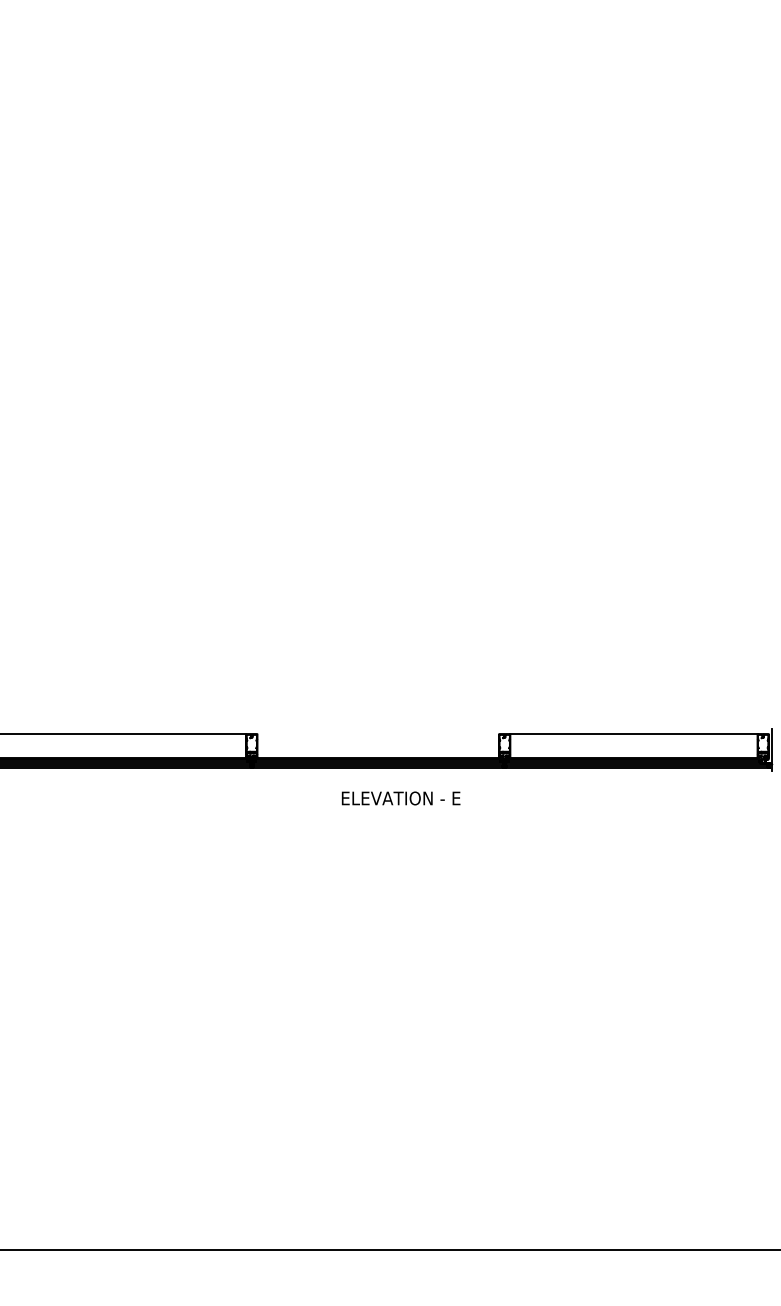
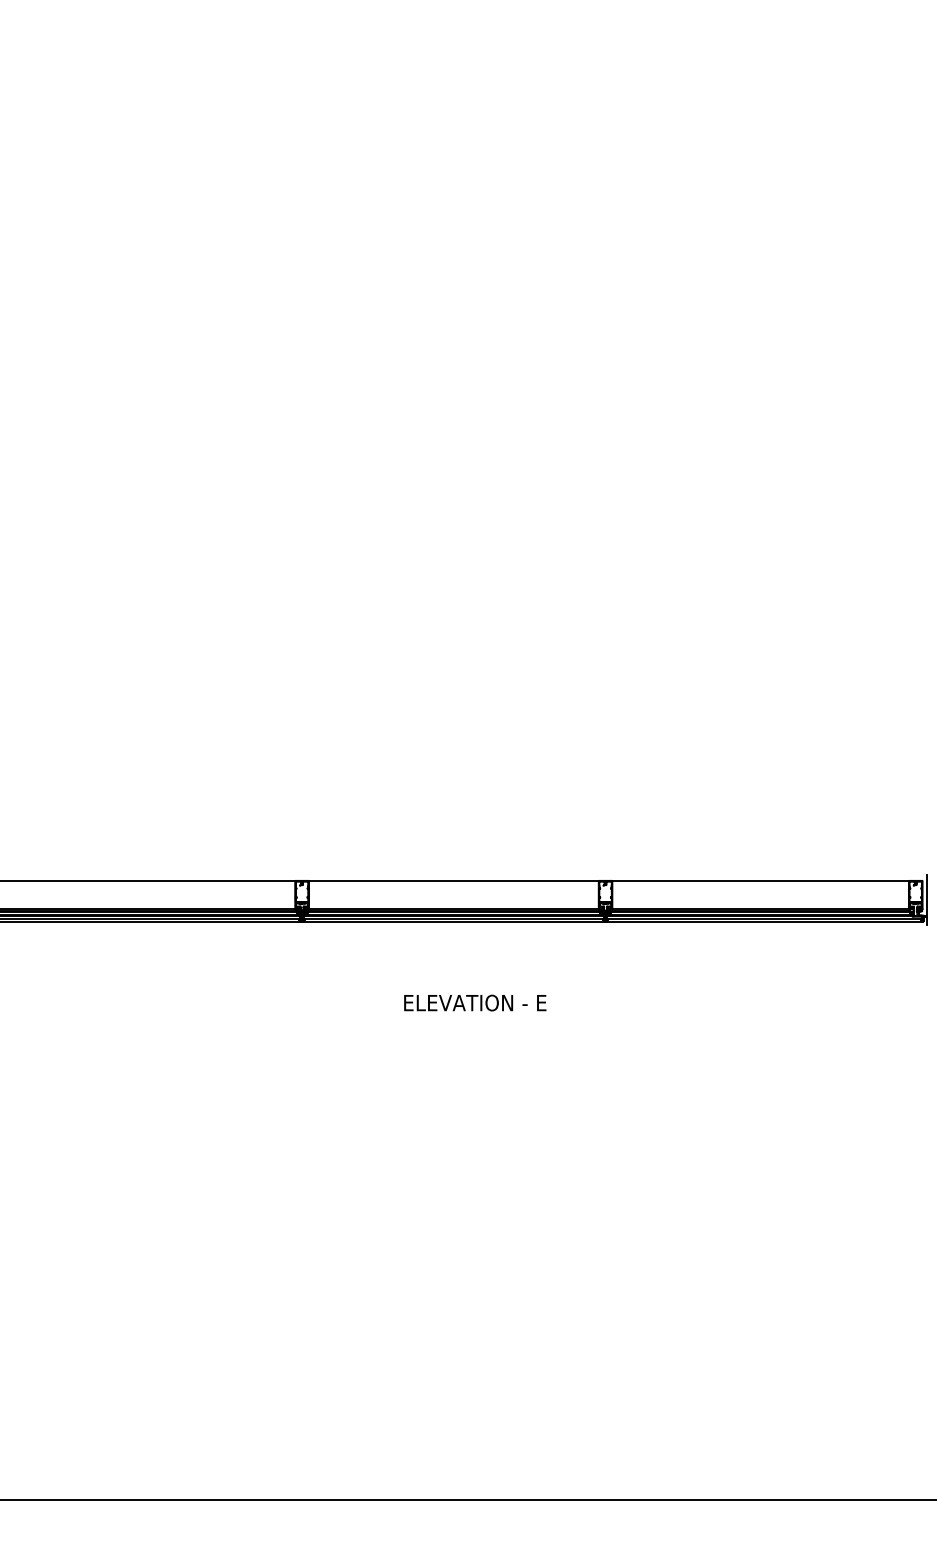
line: (378, 733) -> (453, 880), added
text: (401, 797) -> (475, 1002), moved

